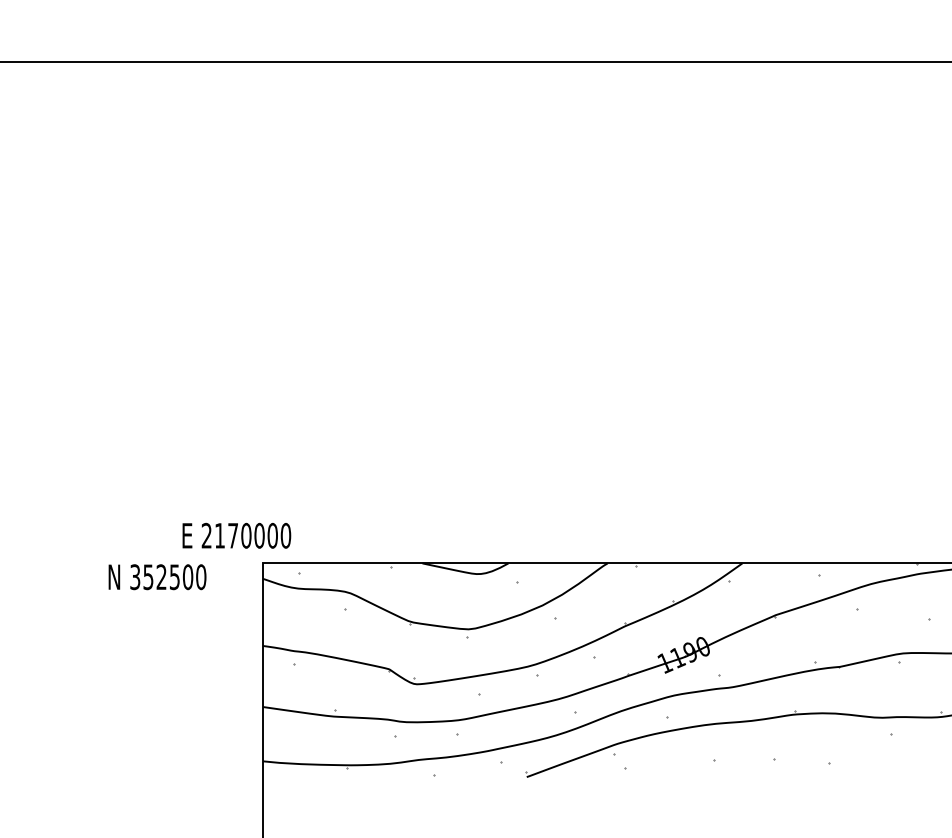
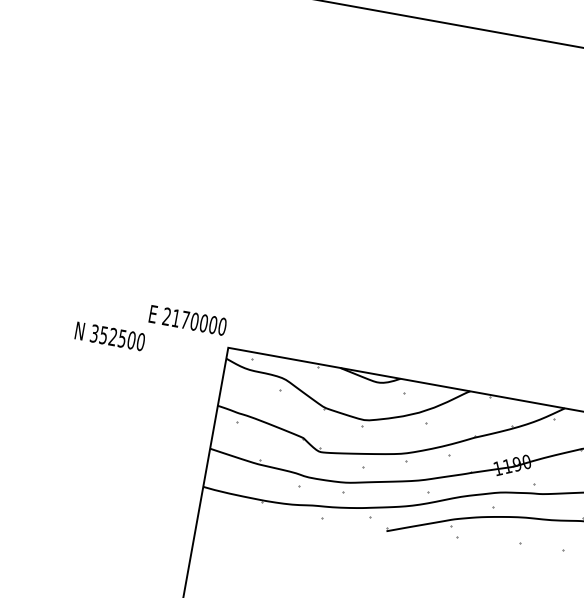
text: (236, 535) -> (187, 320), moved
text: (157, 577) -> (110, 336), moved

